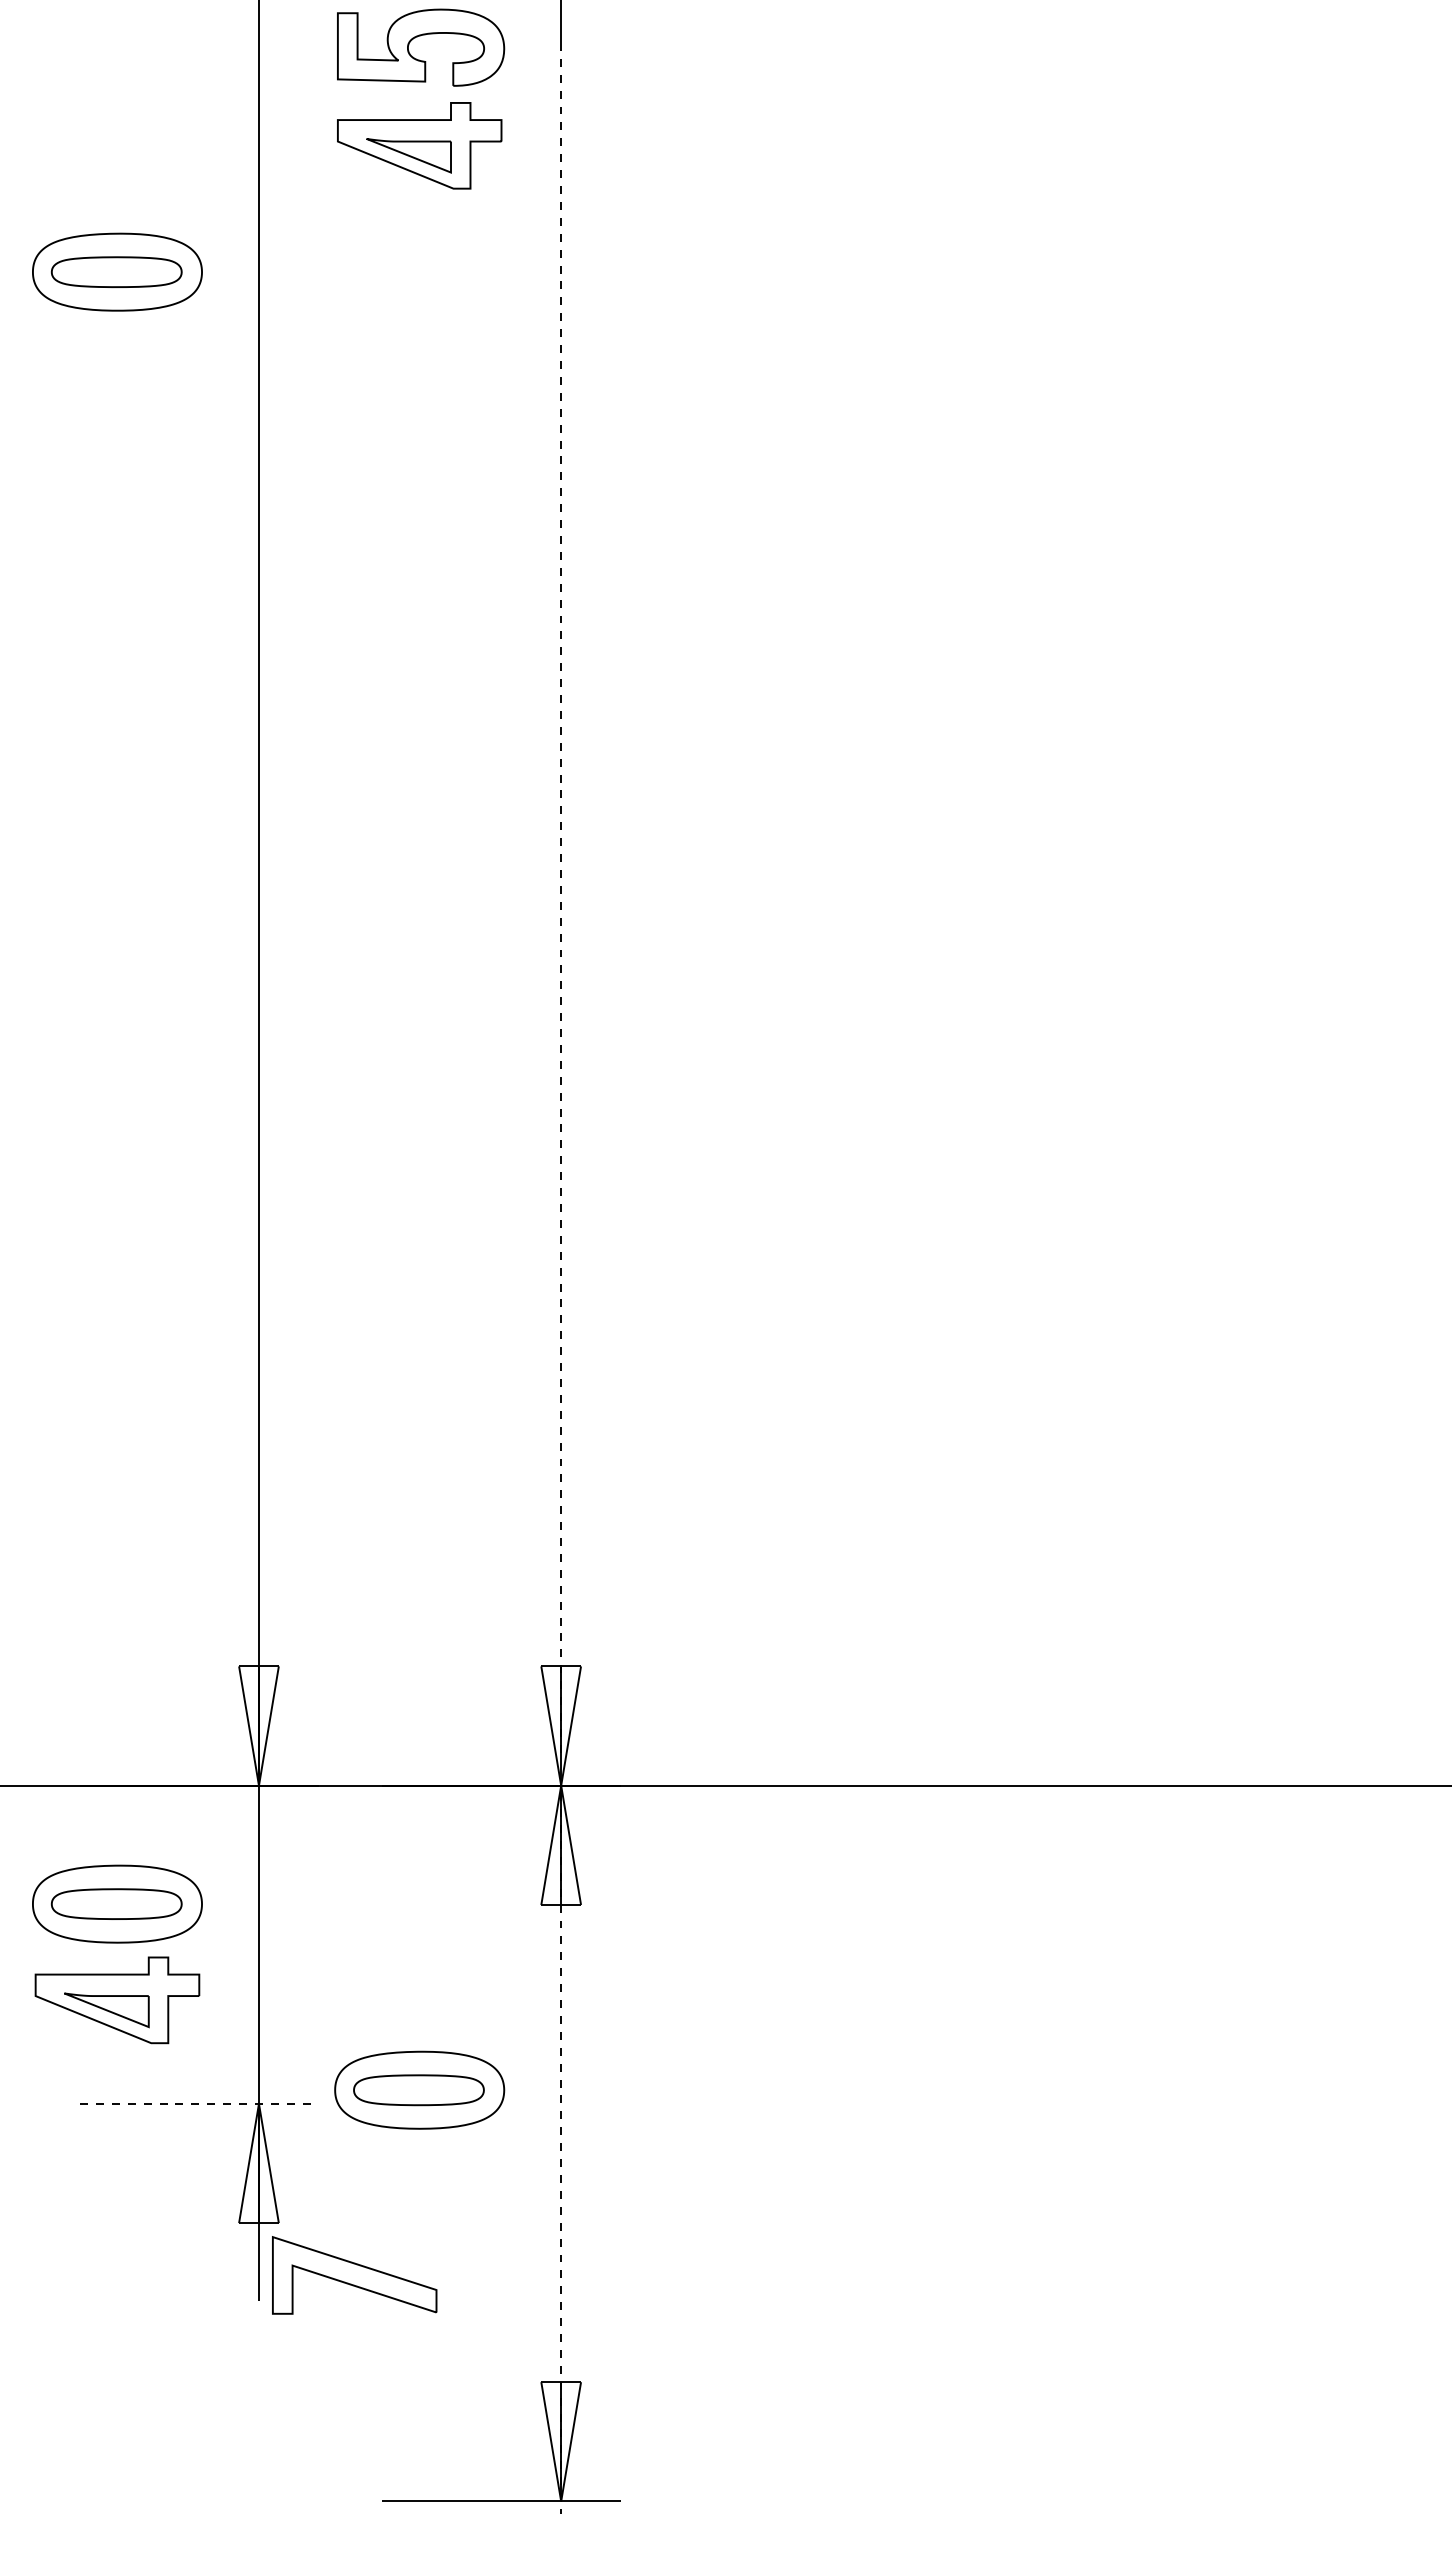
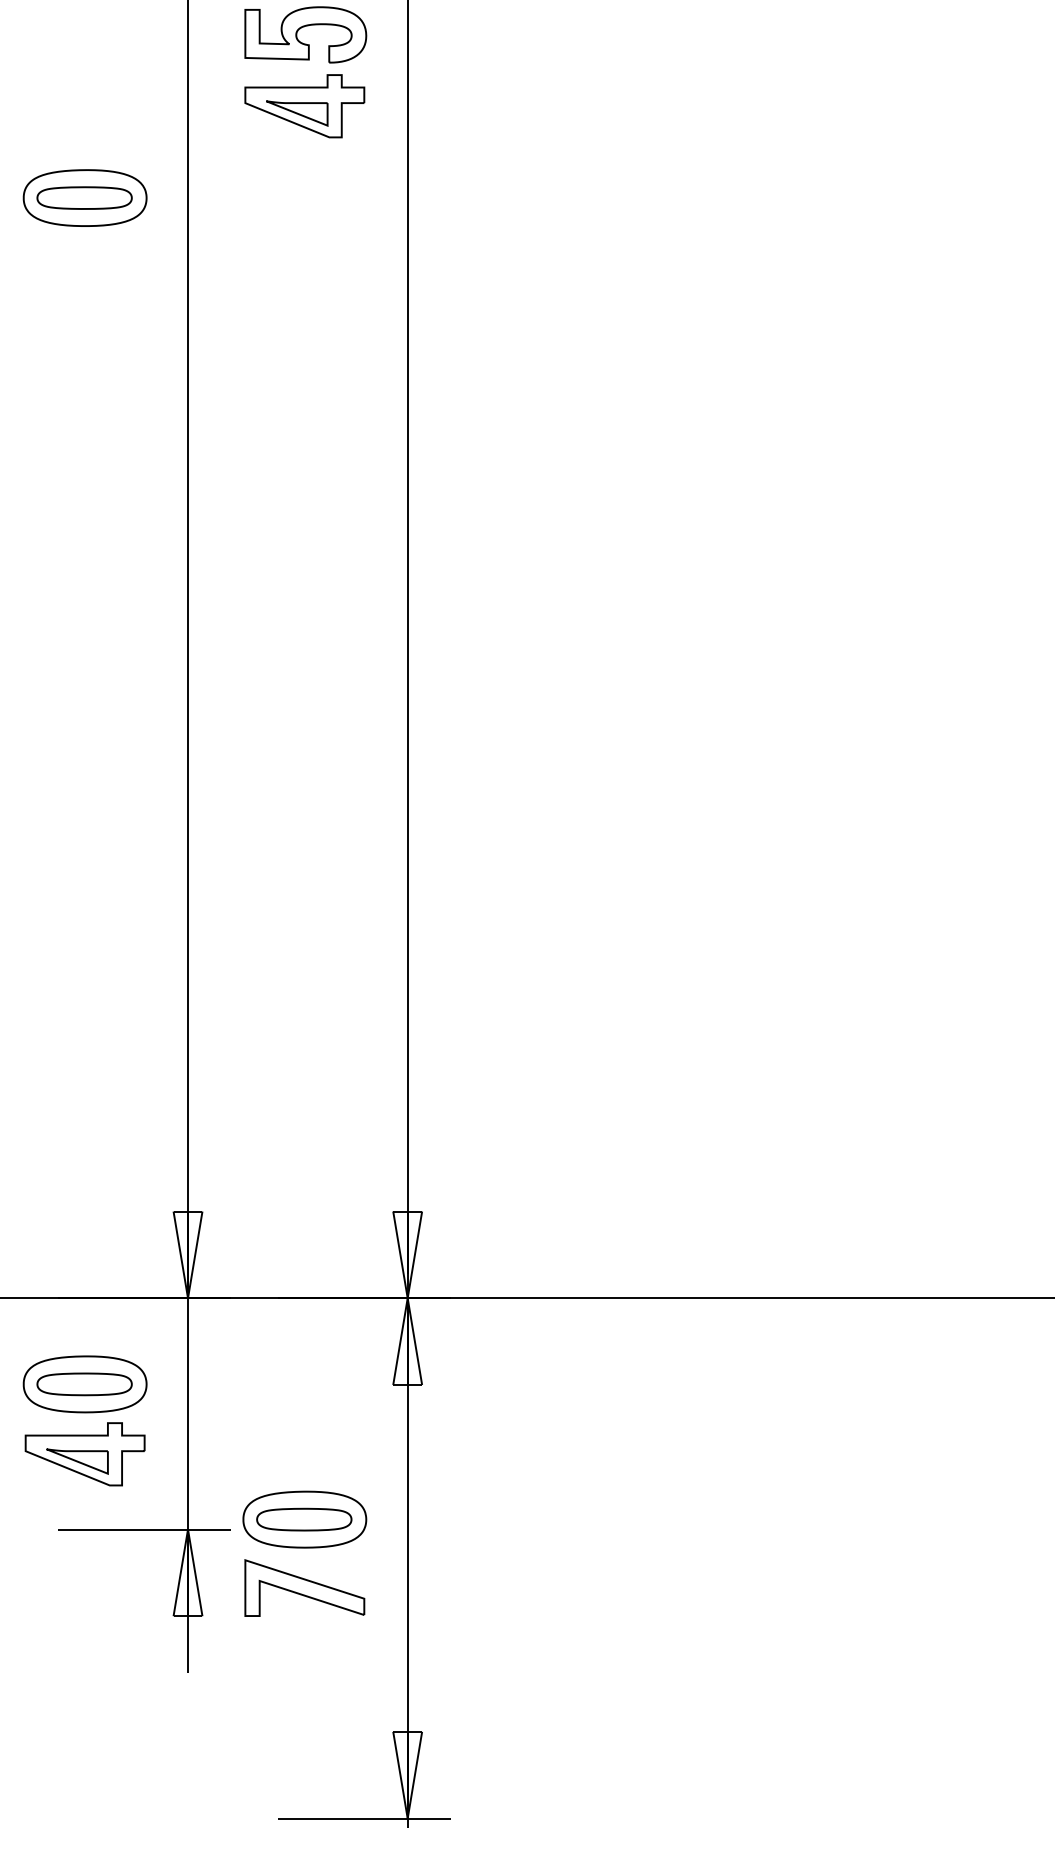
line: (561, 900) -> (407, 654), dashed -> solid
line: (199, 2103) -> (144, 1529), dashed -> solid
line: (561, 2154) -> (407, 1566), dashed -> solid
part: (354, 2275) -> (304, 1588), moved

